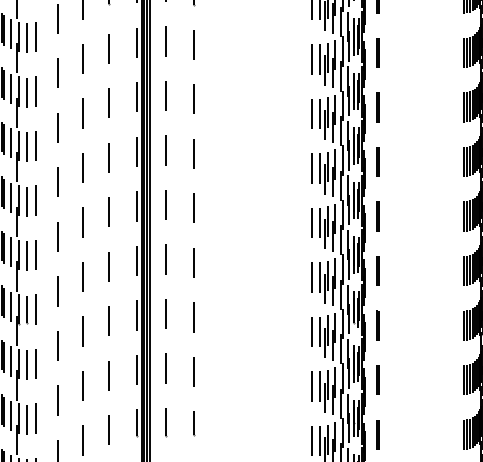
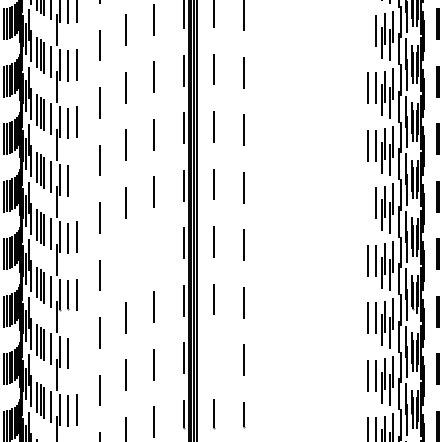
line: (311, 59) -> (367, 30), removed
line: (35, 200) -> (76, 179), removed
line: (311, 222) -> (367, 202), removed
line: (109, 266) -> (154, 249), removed
line: (82, 276) -> (126, 259), removed
line: (35, 363) -> (76, 351), removed
line: (165, 368) -> (213, 356), removed

